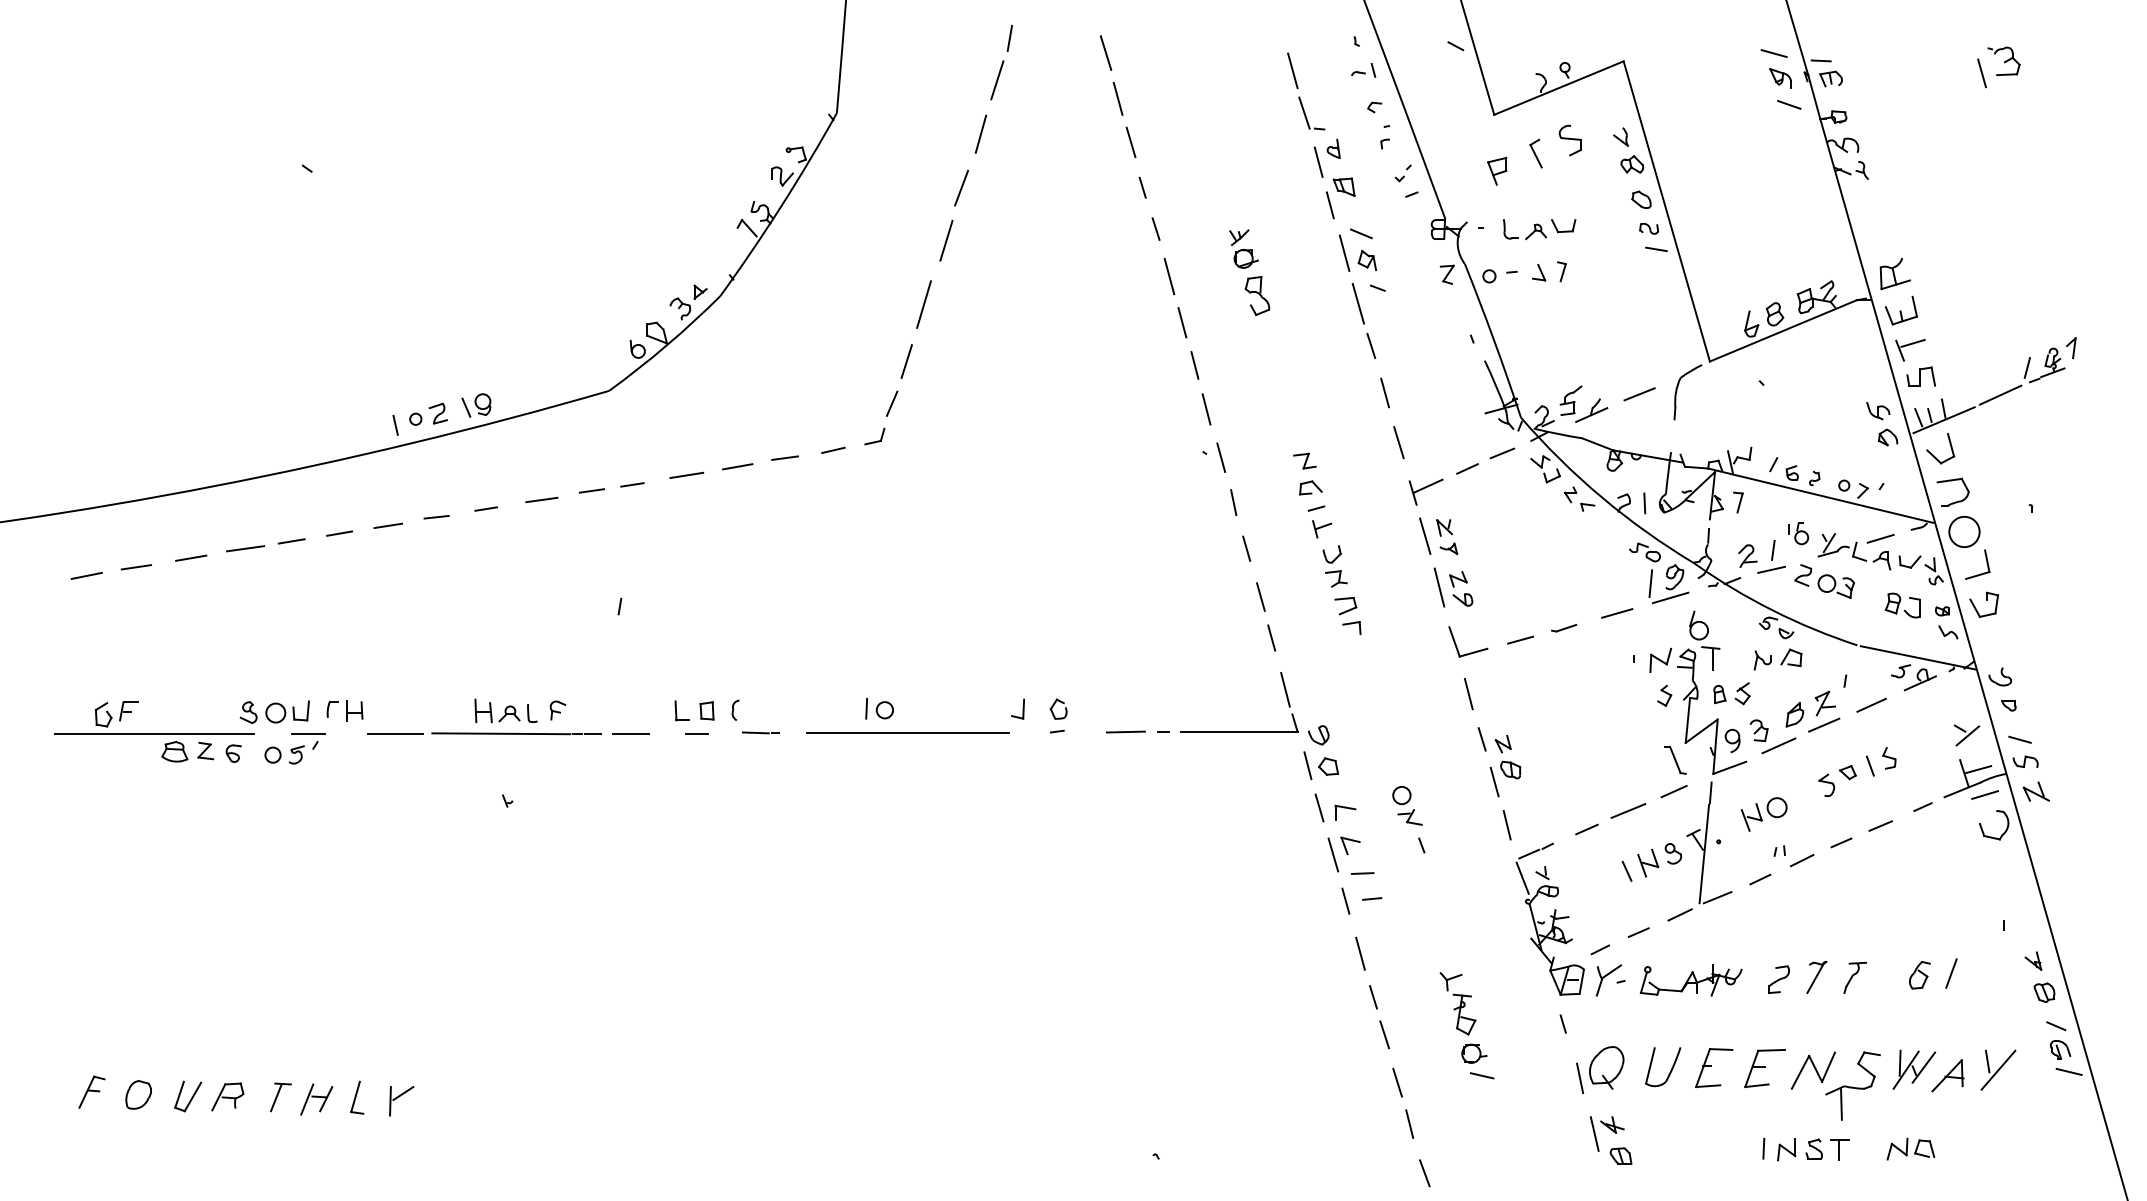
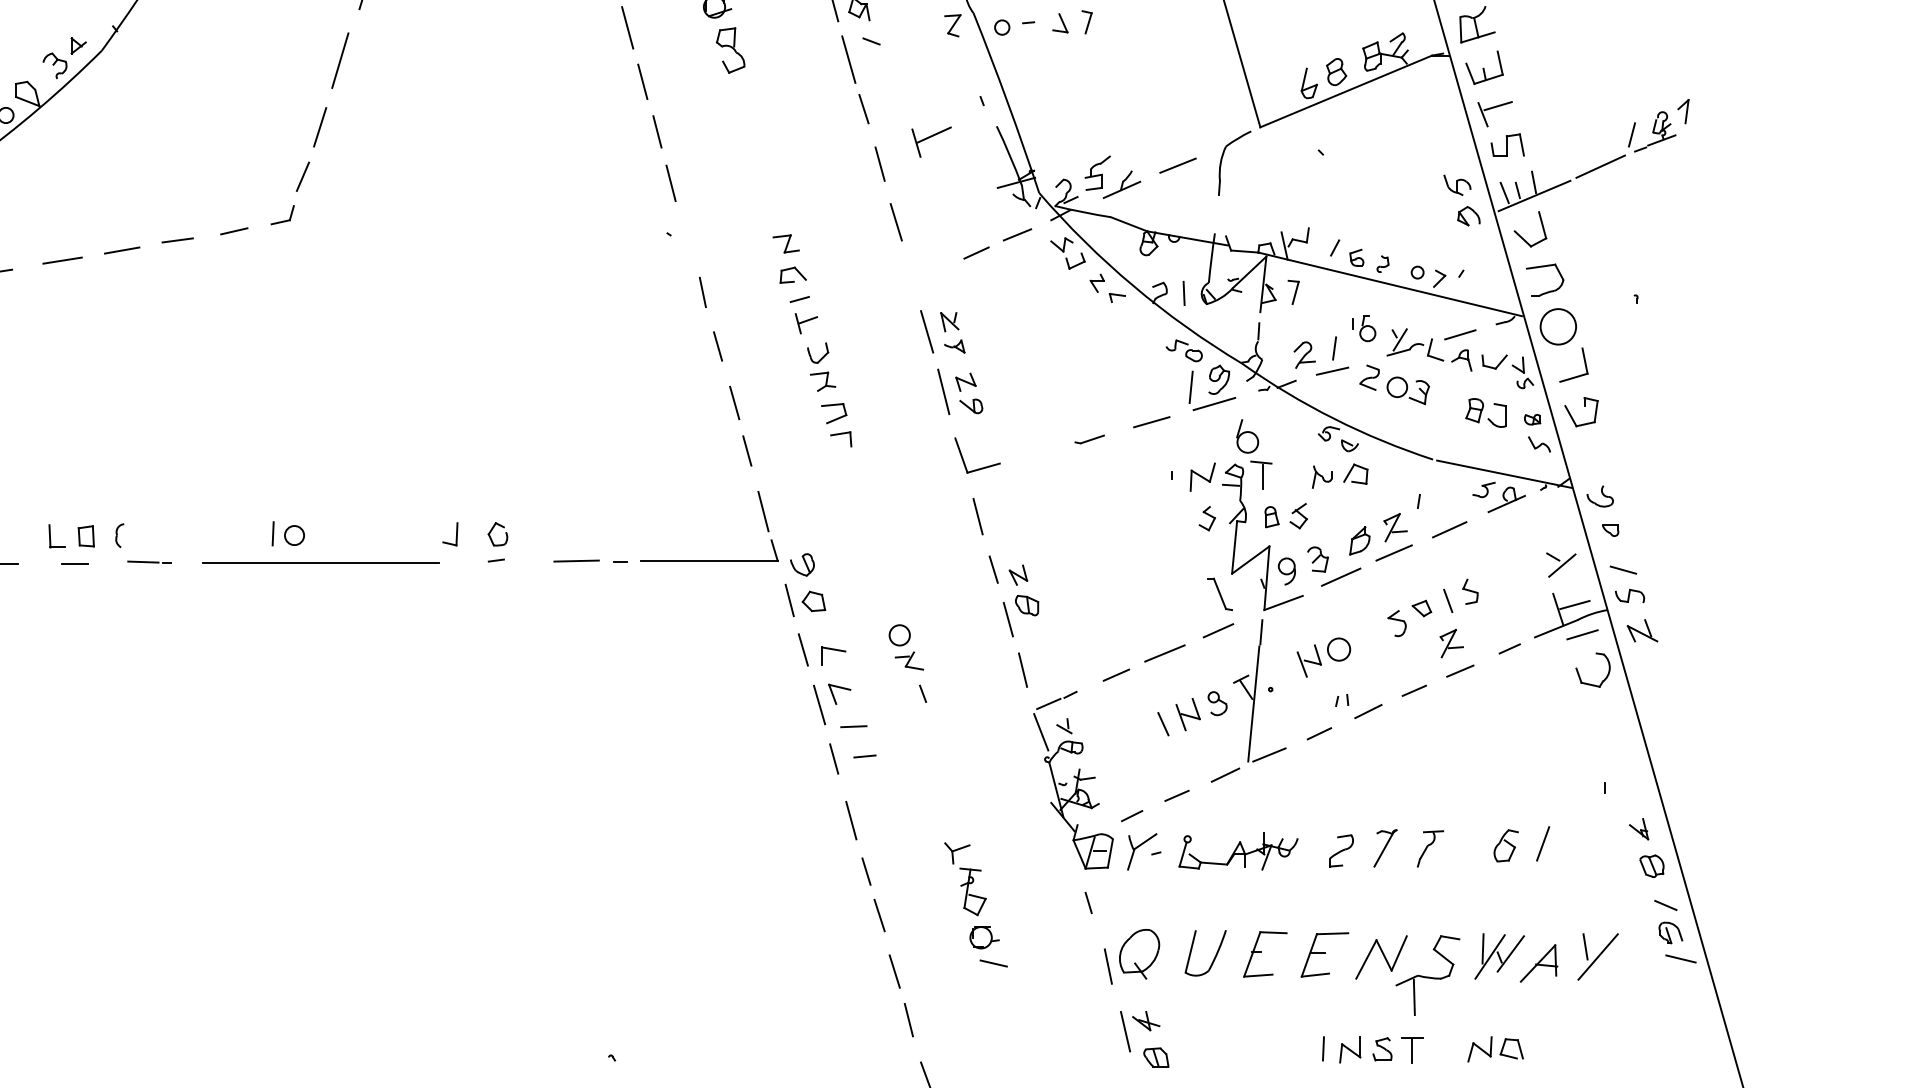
line: (1221, 457) -> (688, 239), removed
part: (1425, 491) -> (930, 141), moved
line: (1520, 639) -> (1038, 452), removed
part: (1872, 802) -> (1450, 643), added

